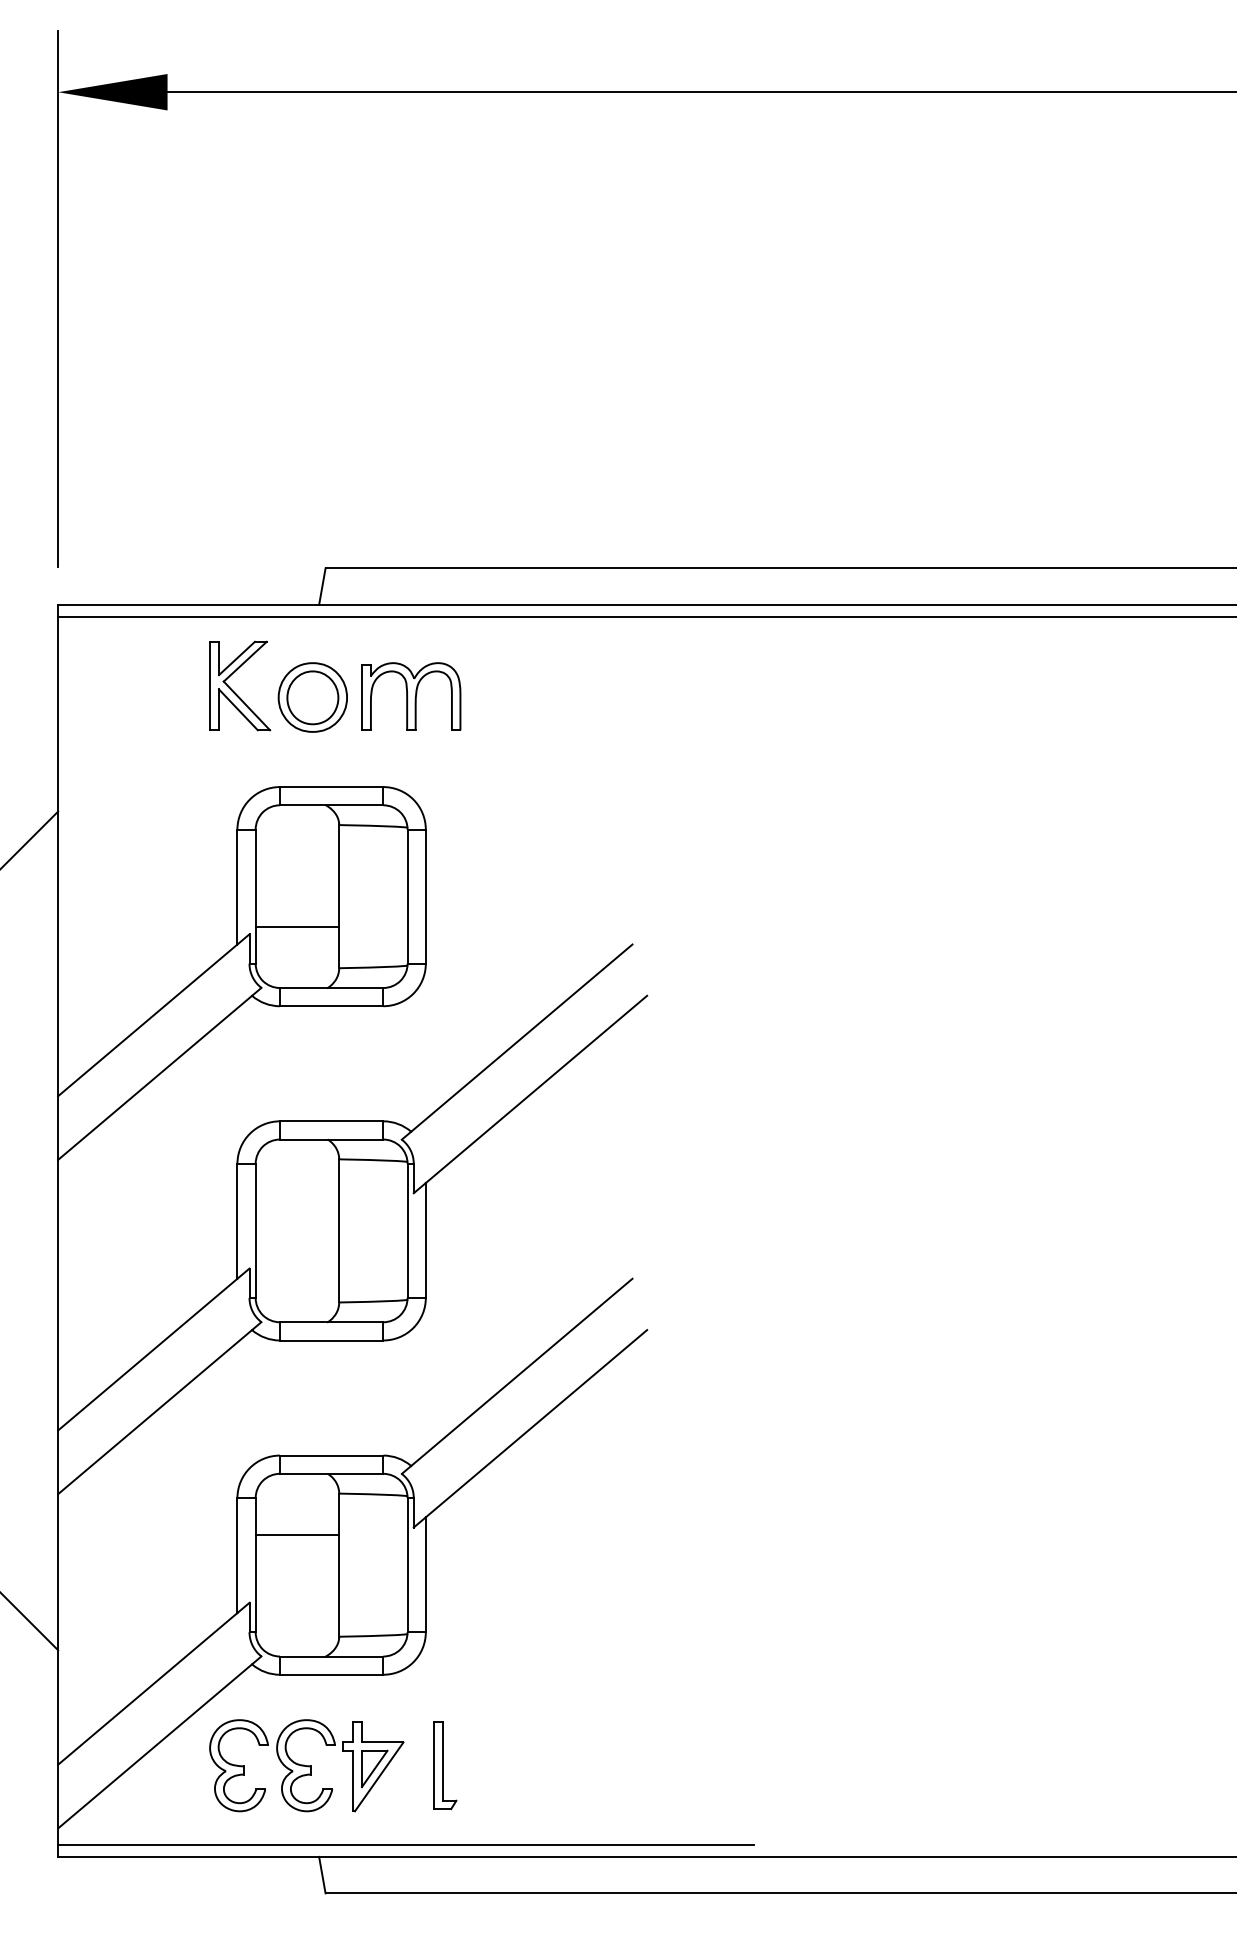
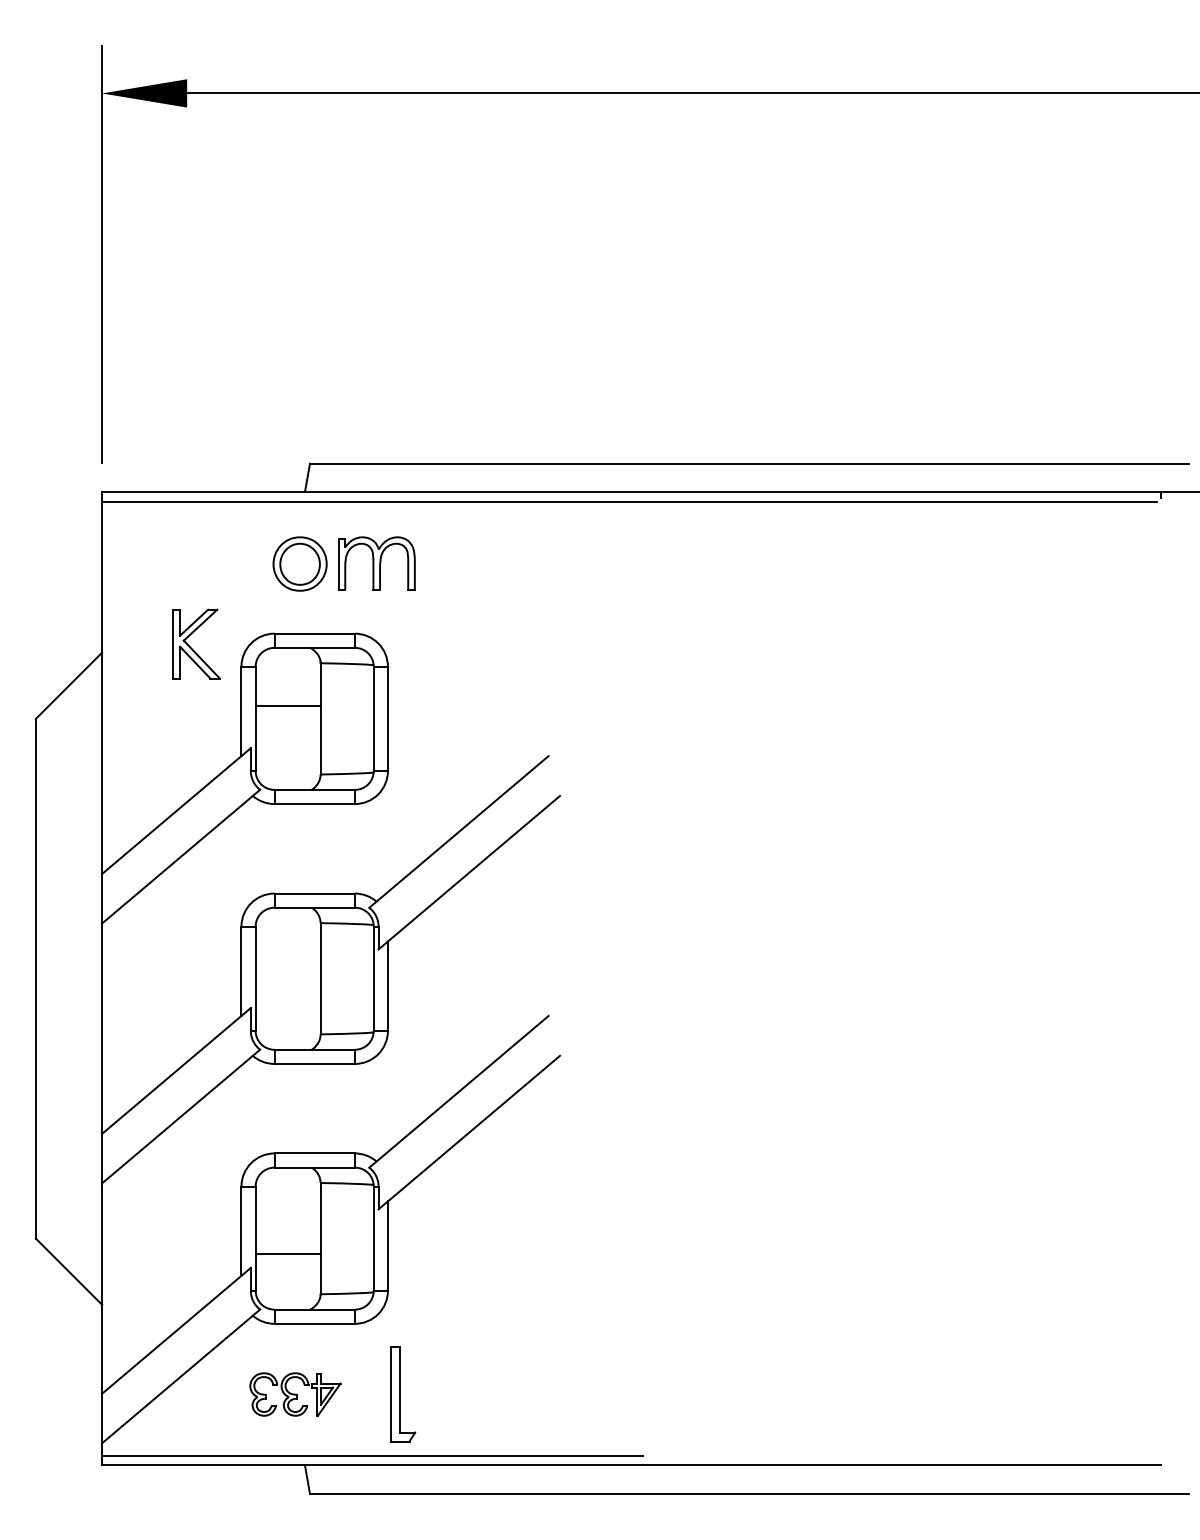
part: (233, 690) -> (191, 647), moved
line: (296, 927) -> (287, 706), moved
line: (296, 1535) -> (287, 1254), moved
part: (306, 1765) -> (295, 1394), size x0.6
part: (444, 1765) -> (402, 1394), size x1.4

